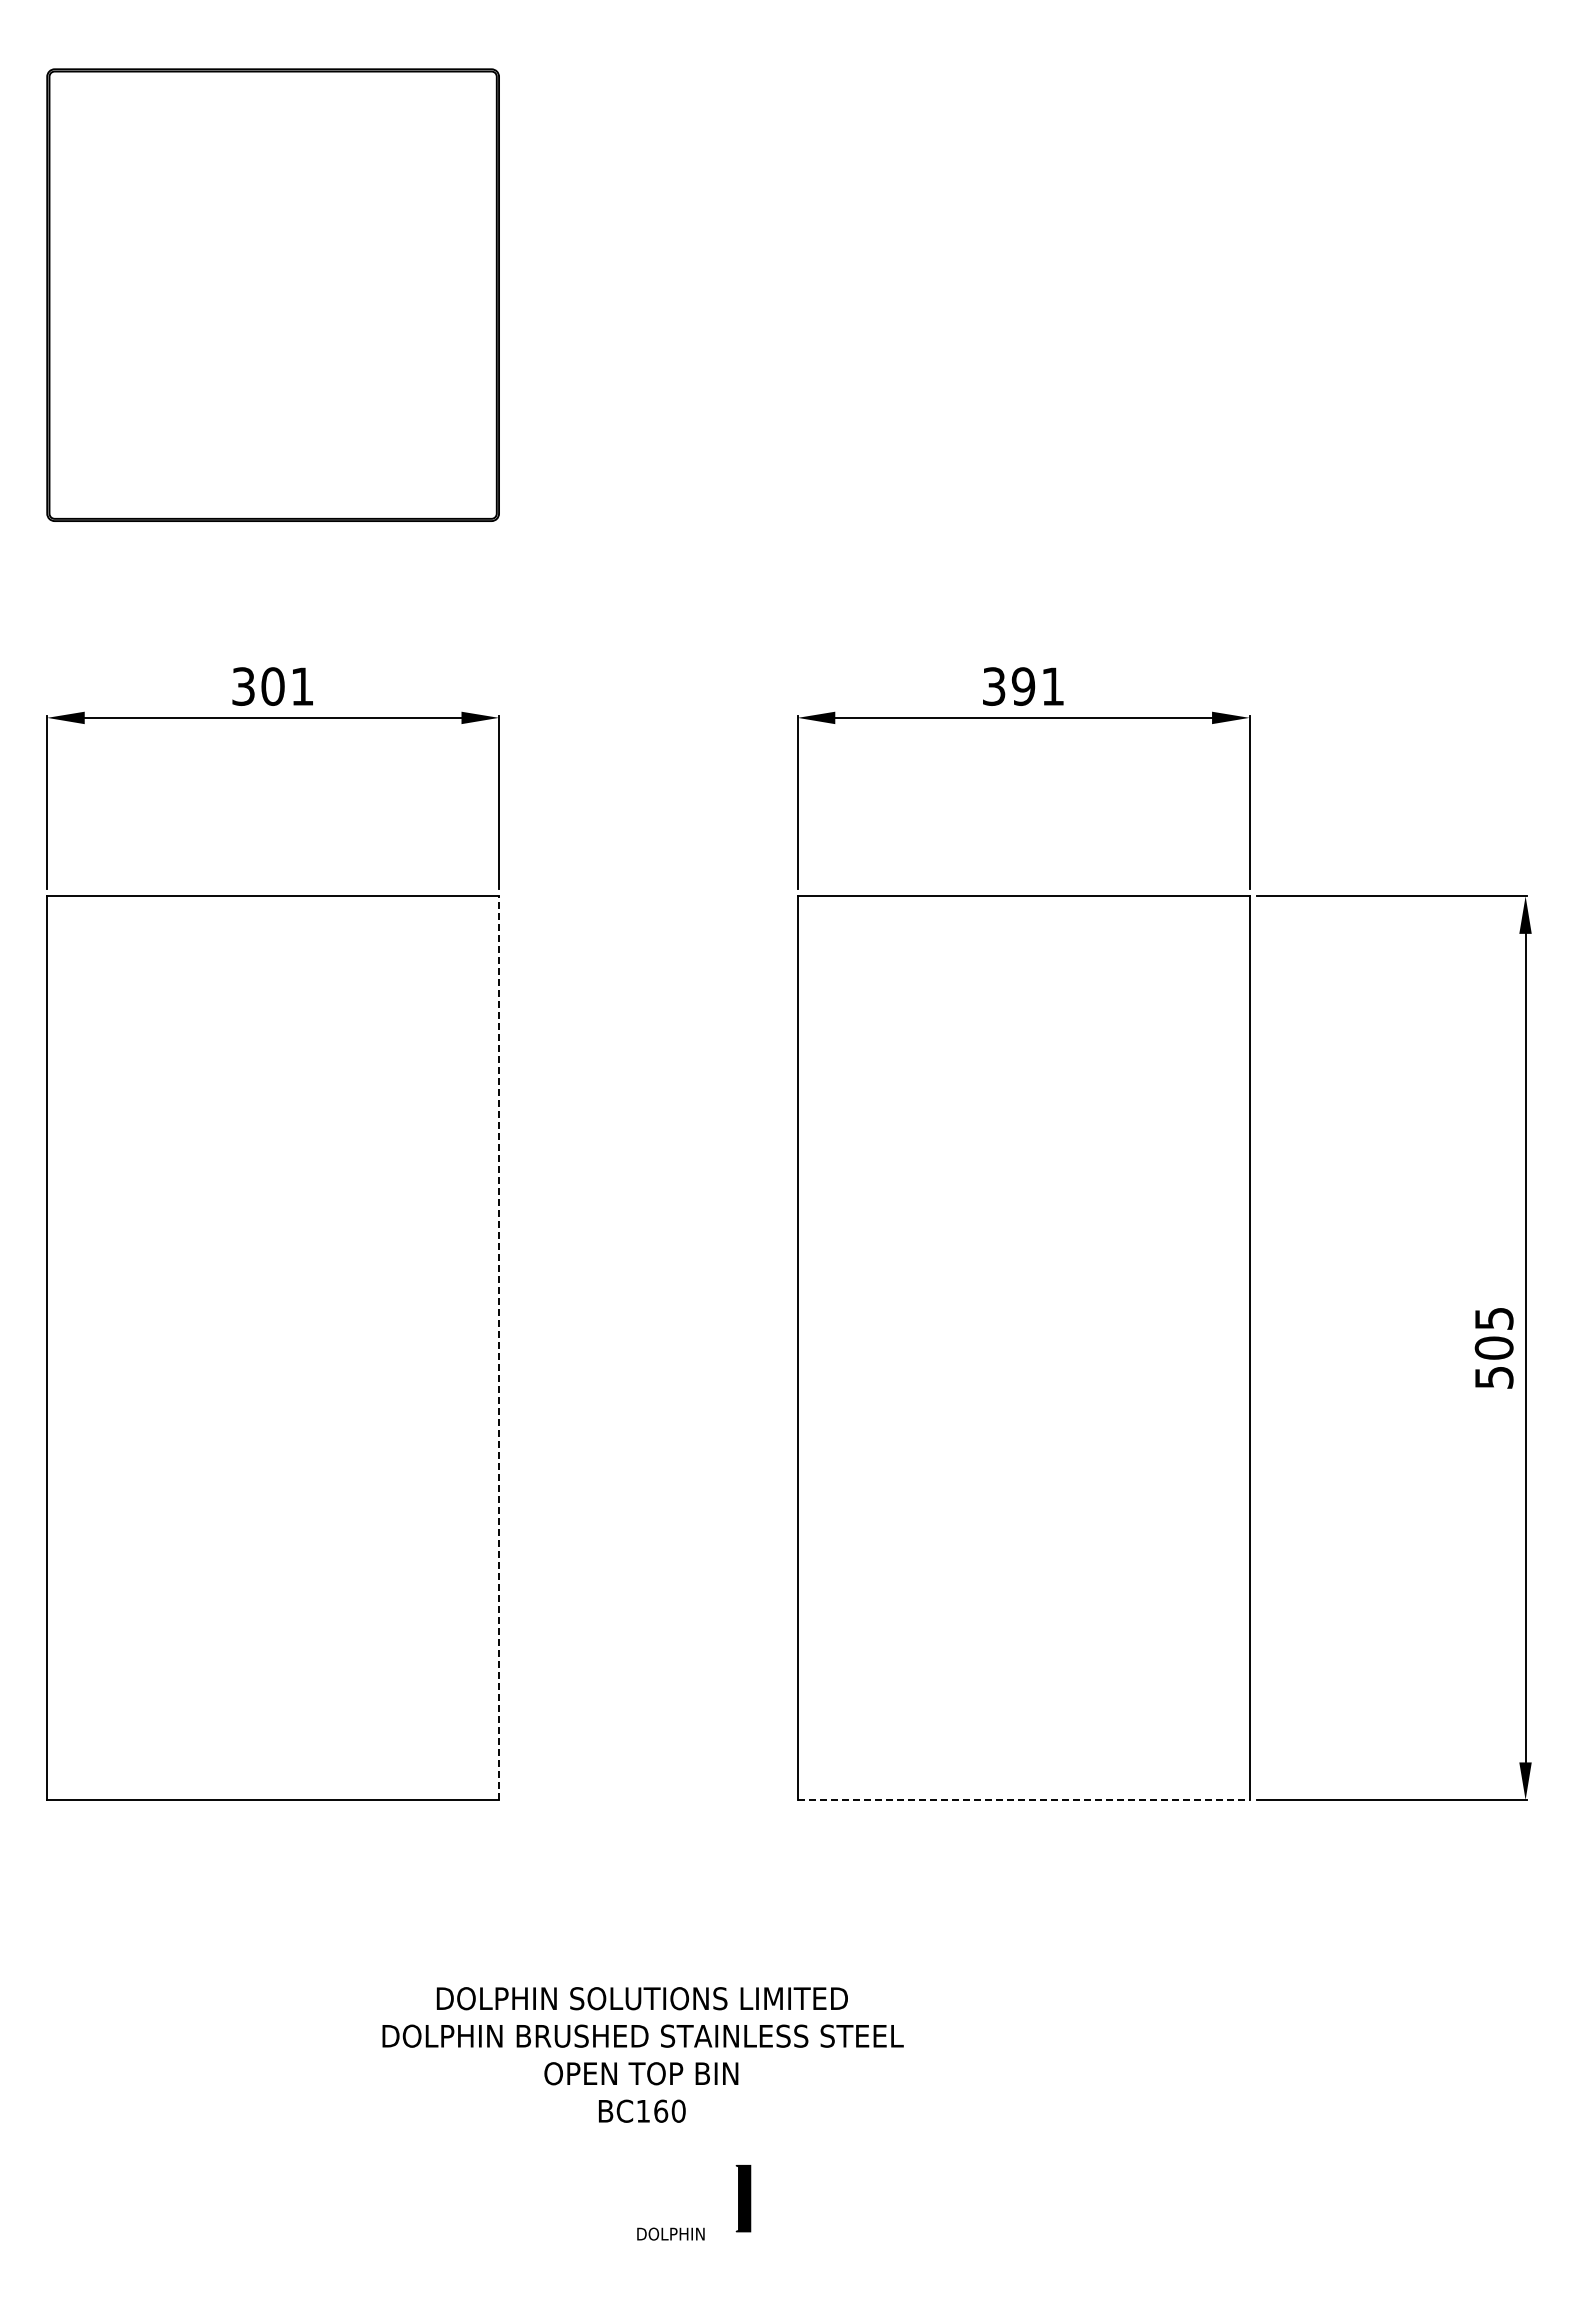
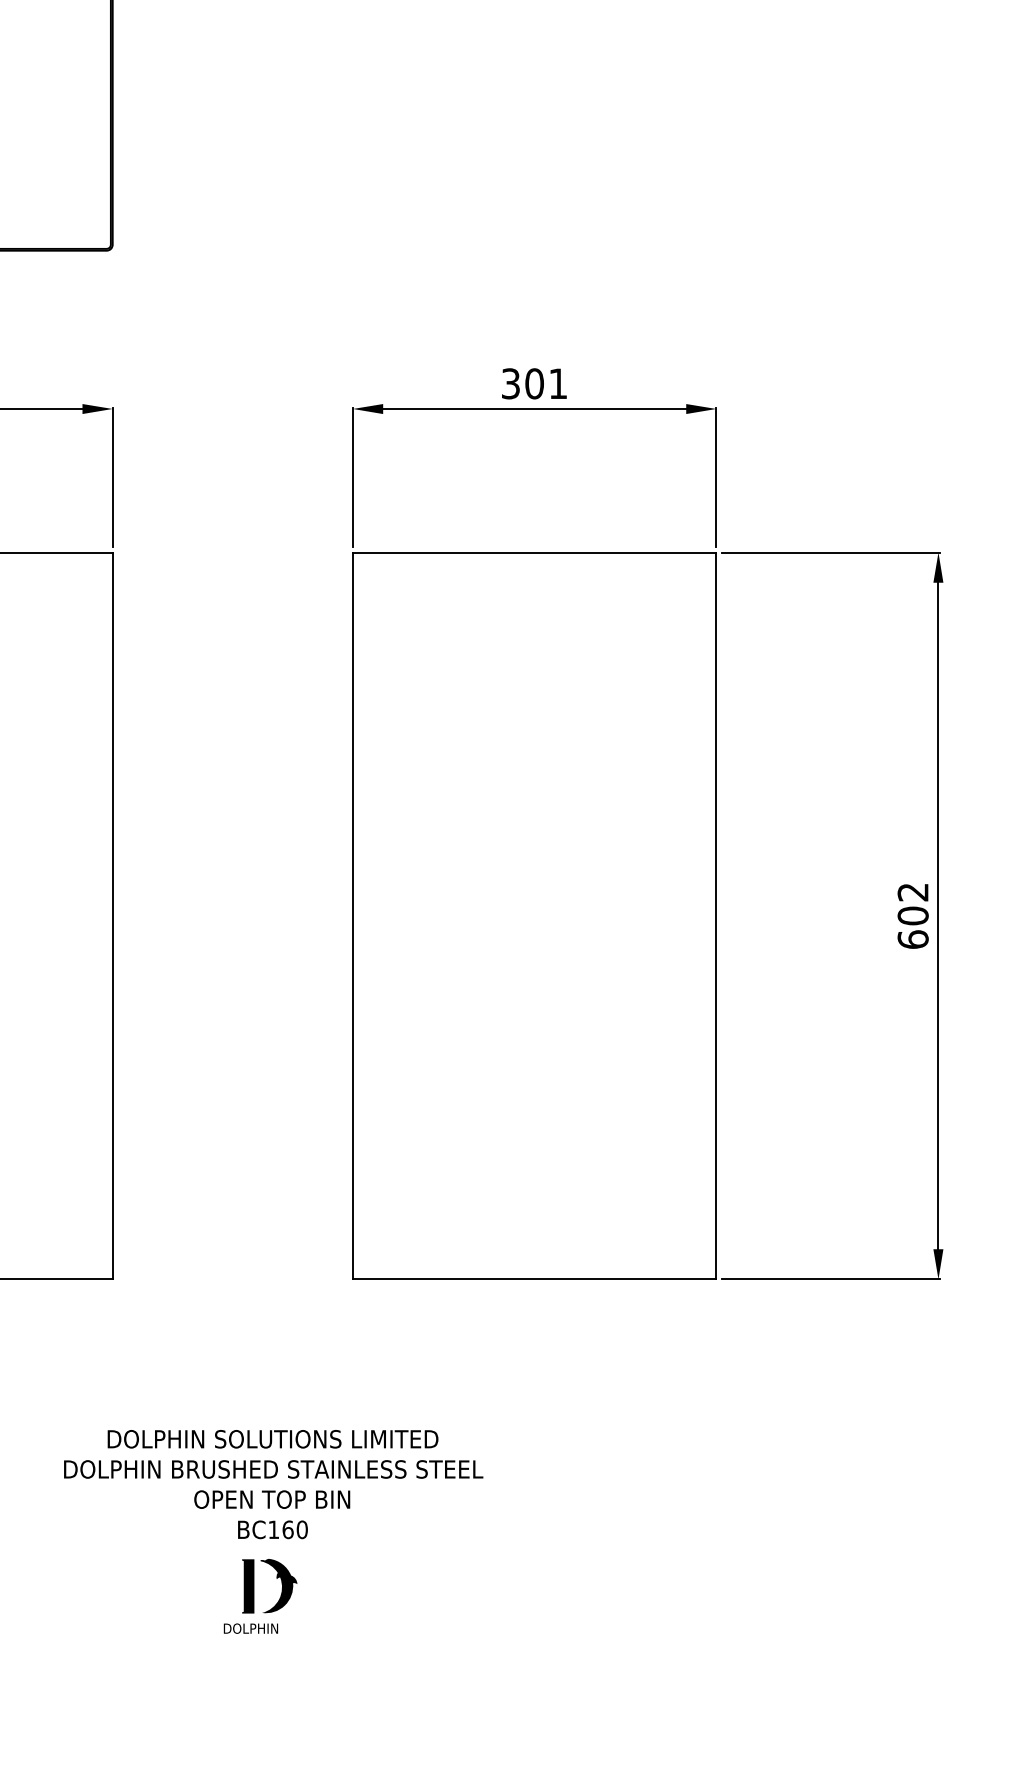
text: (1023, 686) -> (534, 383), 391 -> 301
line: (499, 1348) -> (113, 916), dashed -> solid
text: (1493, 1348) -> (912, 916), 505 -> 602
line: (1023, 1800) -> (534, 1279), dashed -> solid
text: (642, 2054) -> (273, 1484), moved
fill: (705, 2180) -> (278, 1585), added
part: (743, 2198) -> (248, 1586), moved

